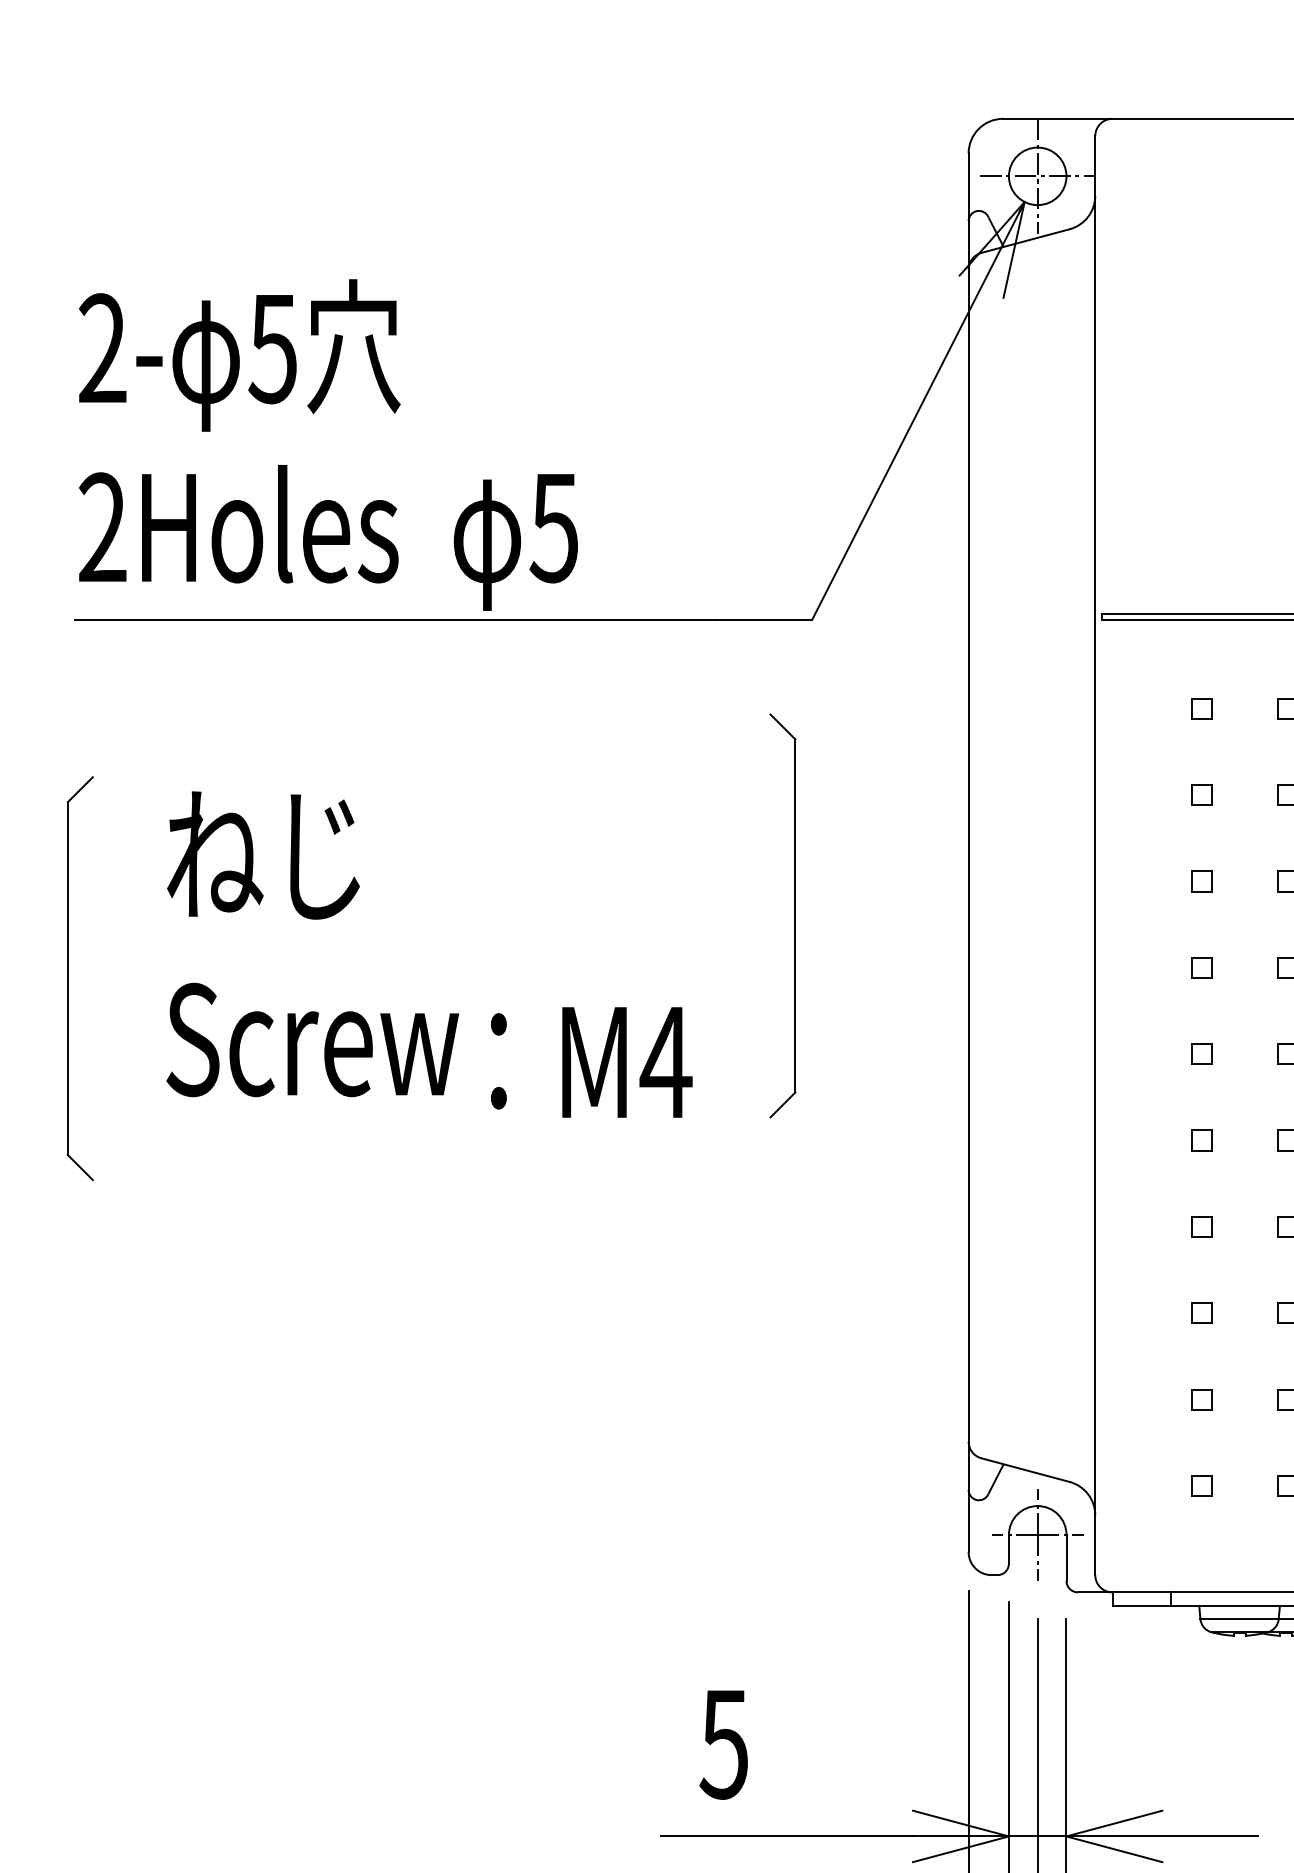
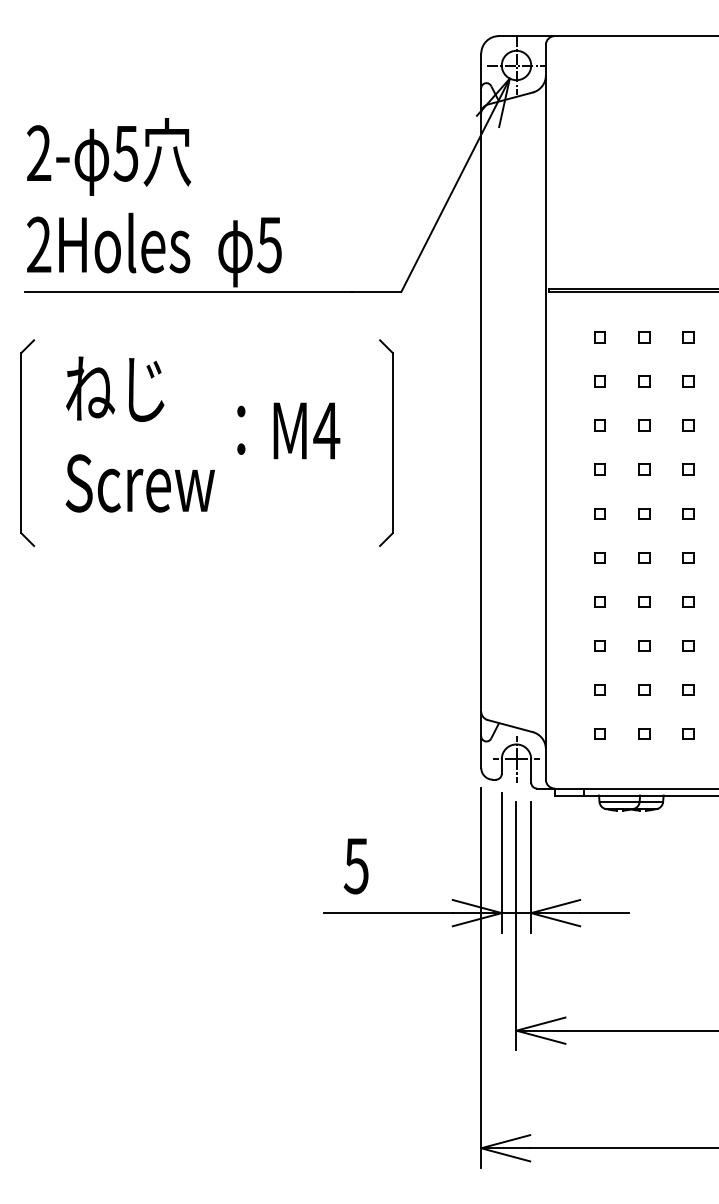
text: (311, 944) -> (139, 434), moved
part: (79, 977) -> (27, 442), moved
text: (591, 1061) -> (288, 430), moved

